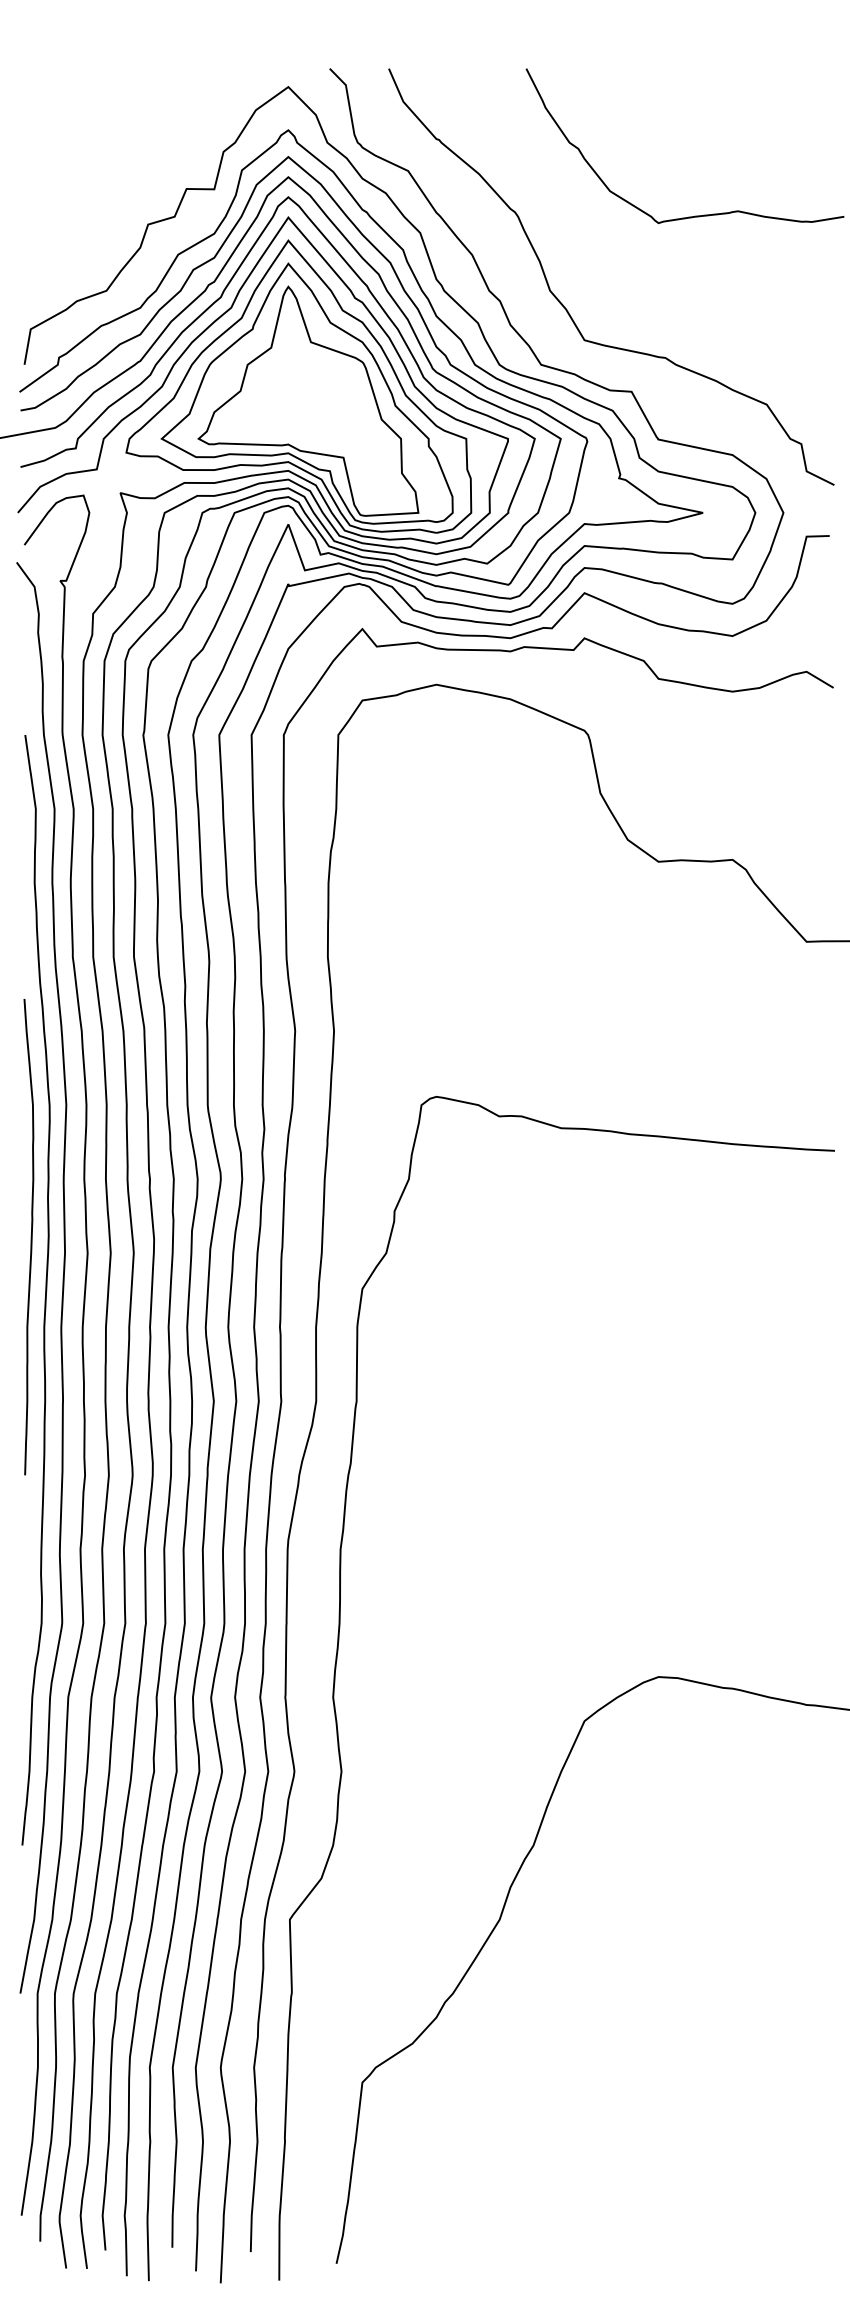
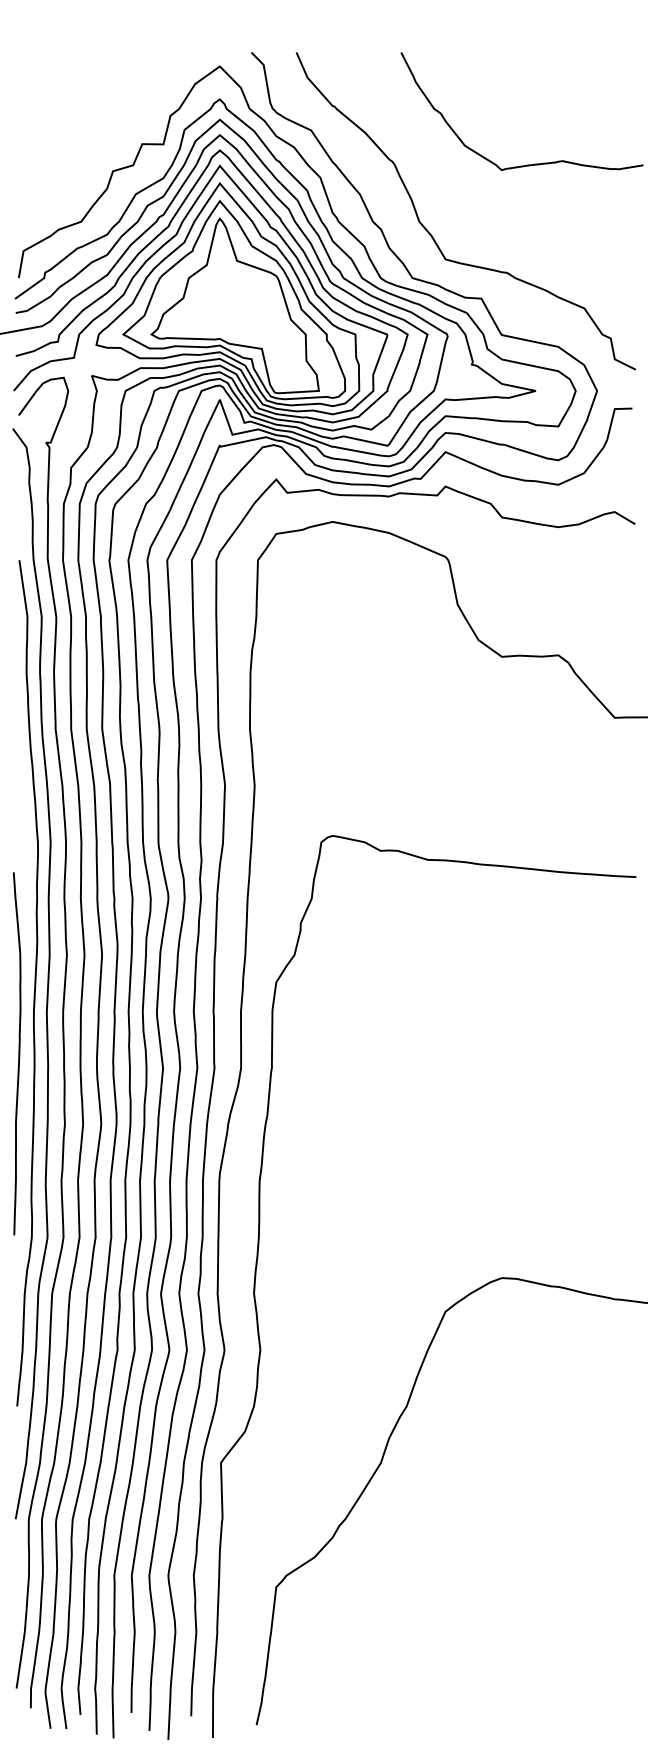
curve: (30, 1236) -> (18, 1053), moved

